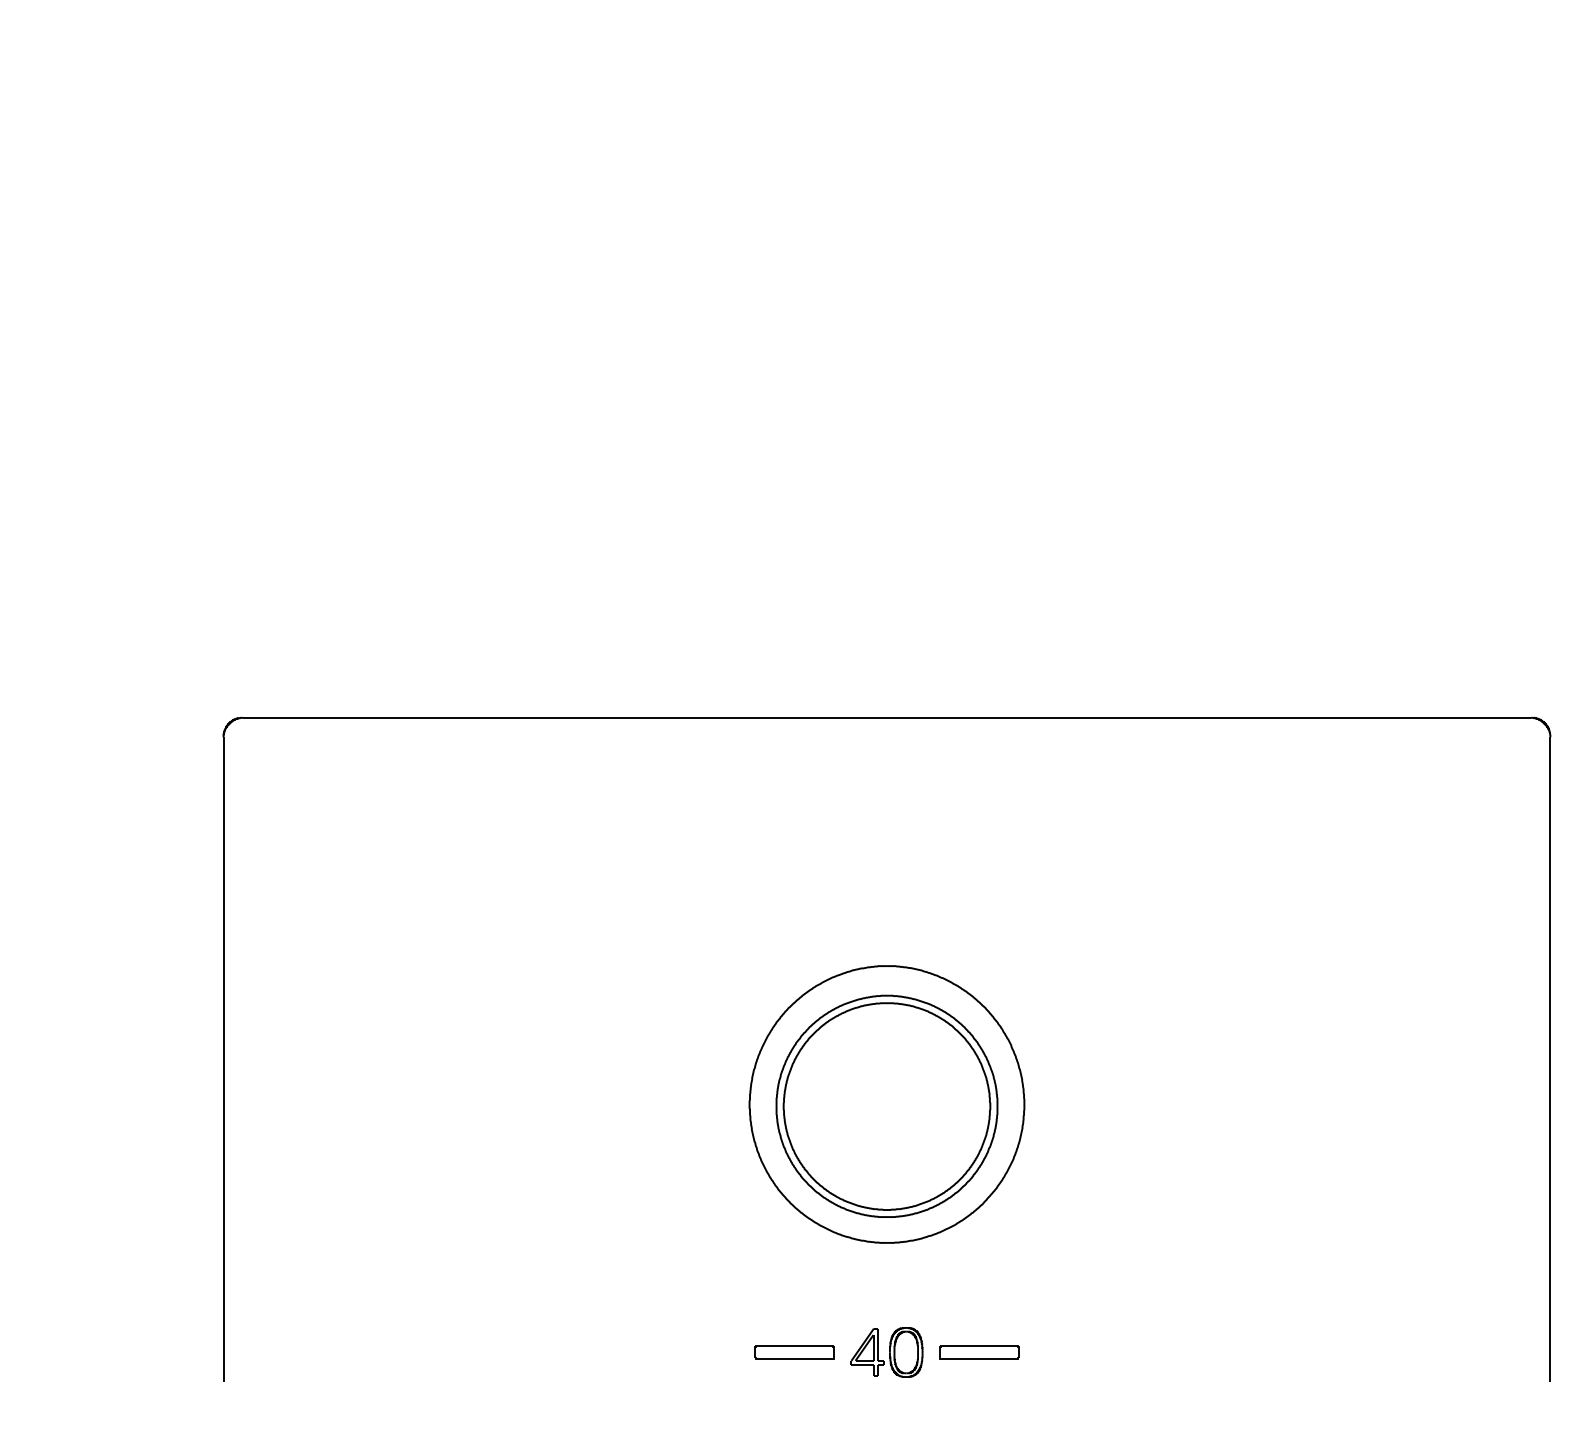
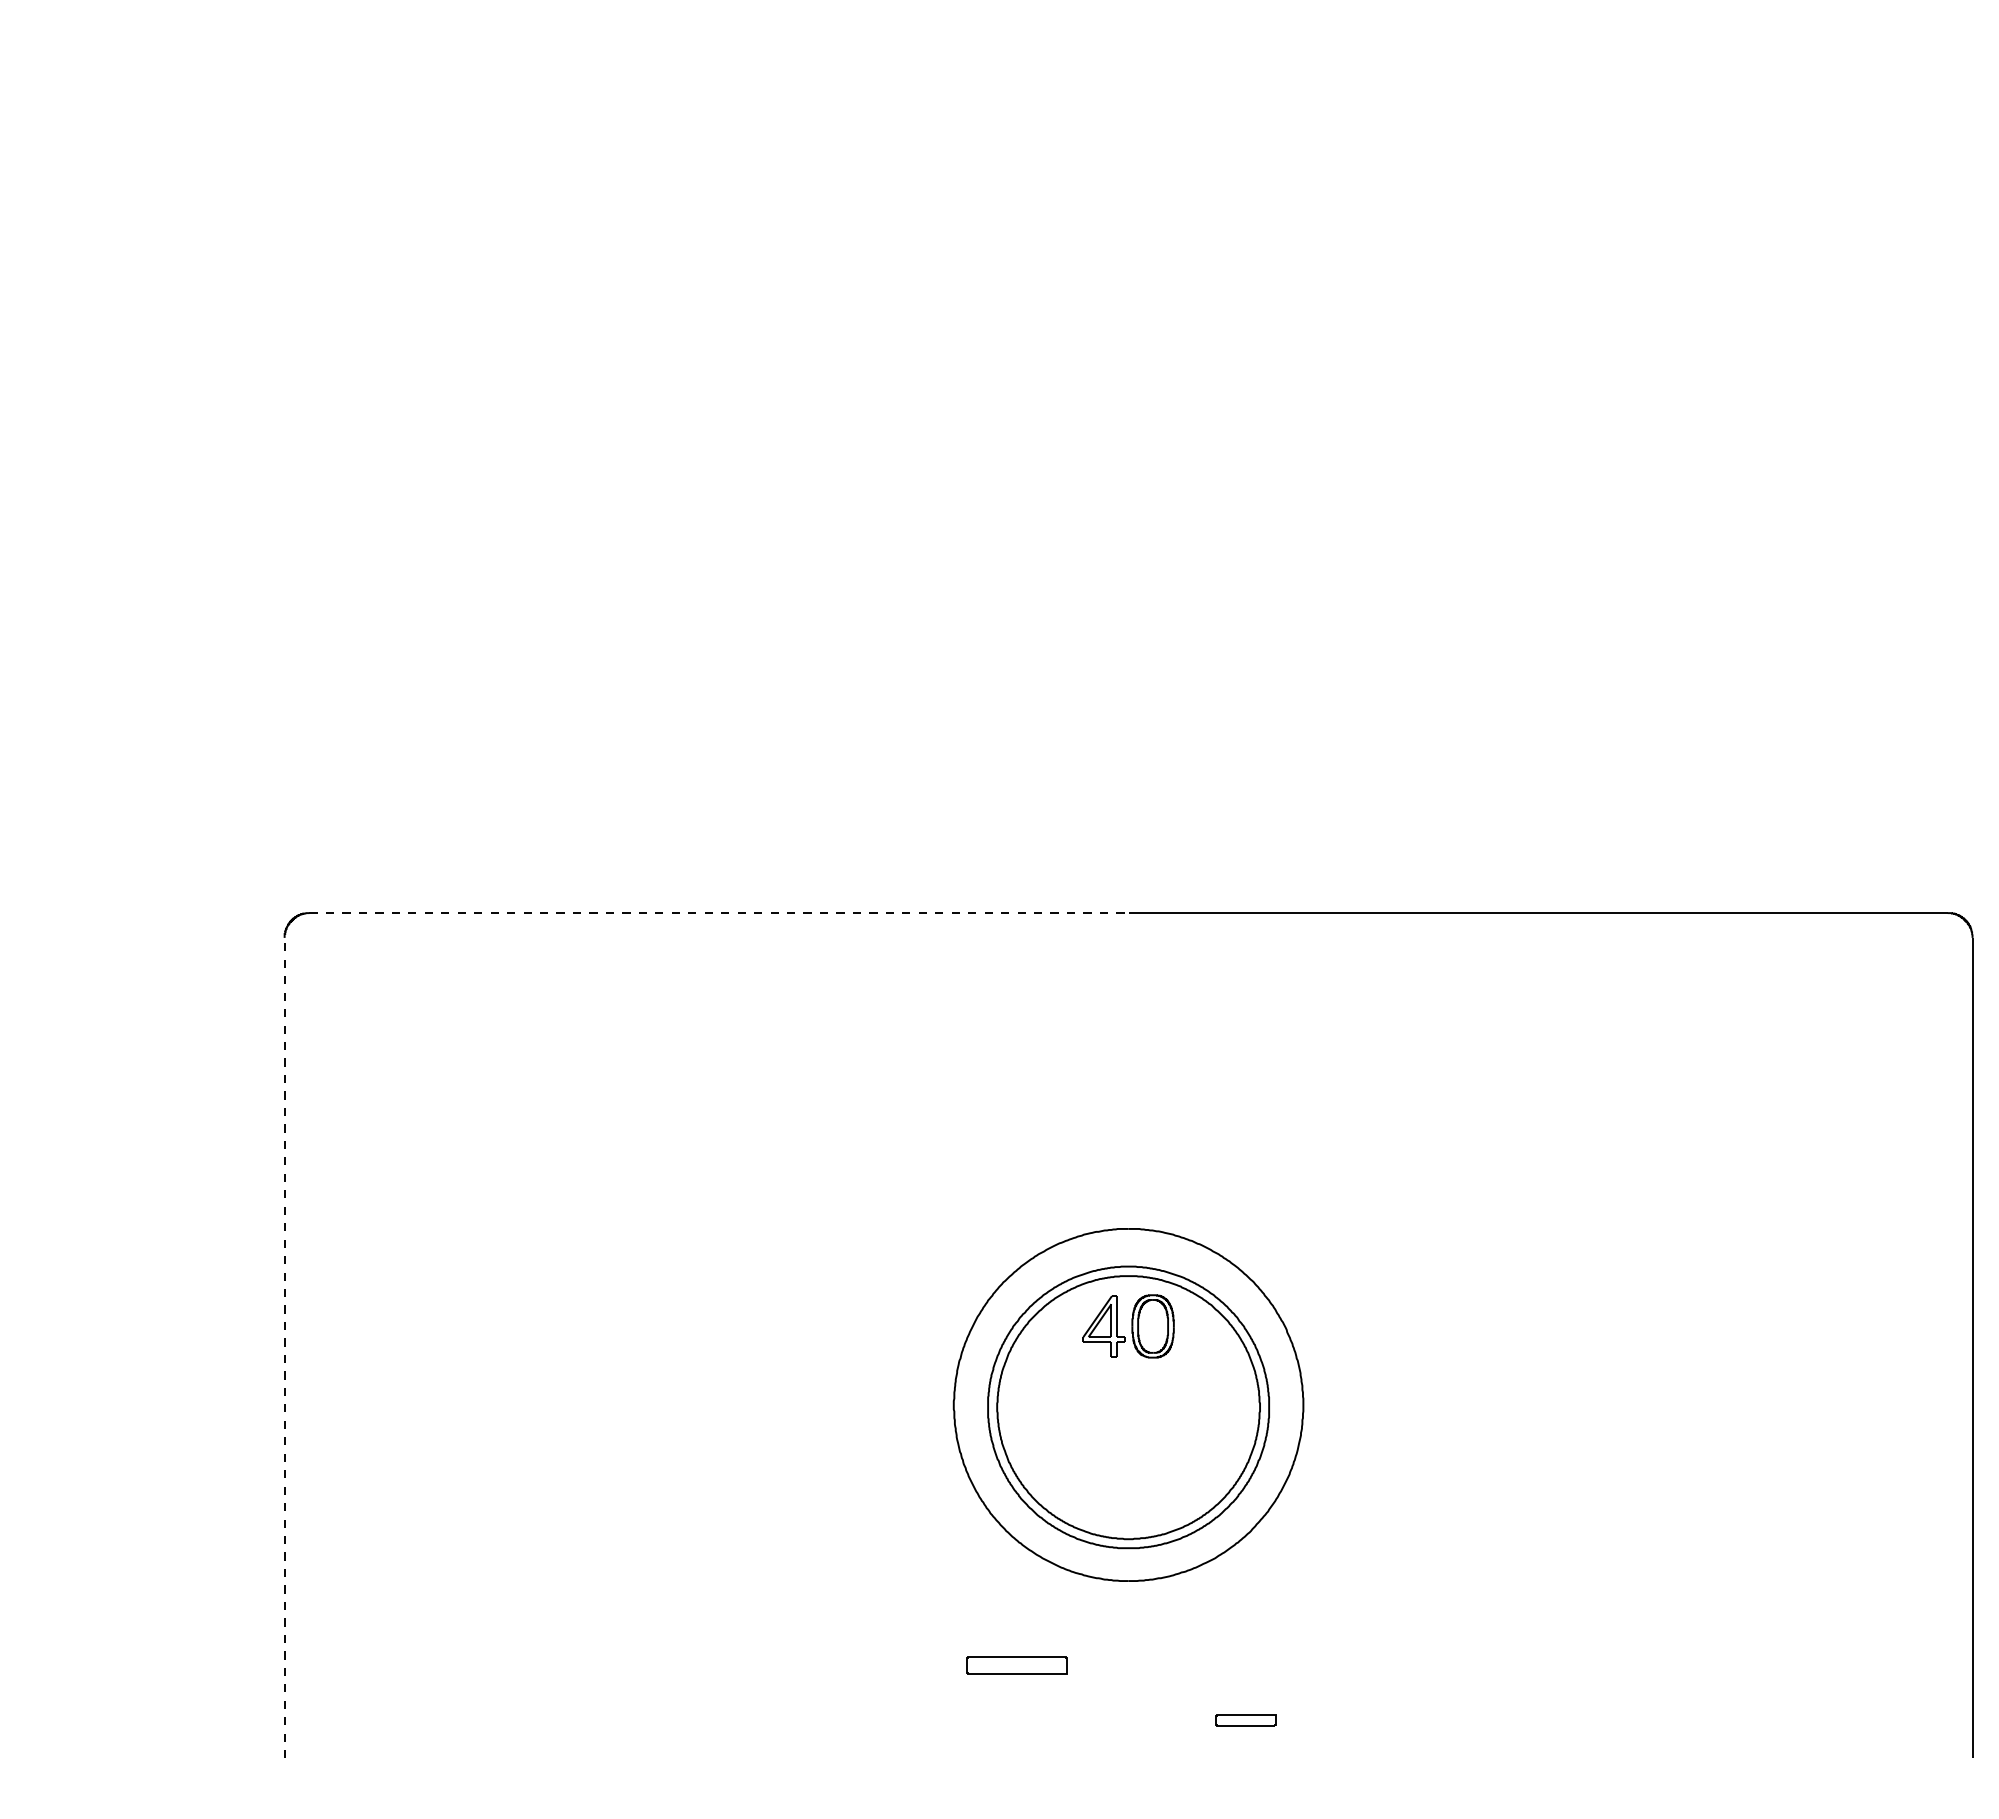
line: (565, 718) -> (719, 913), solid -> dashed
line: (223, 1059) -> (284, 1347), solid -> dashed
part: (794, 1352) -> (1016, 1665), moved
part: (886, 1352) -> (1128, 1326), moved
part: (978, 1352) -> (1245, 1720), size x0.6

